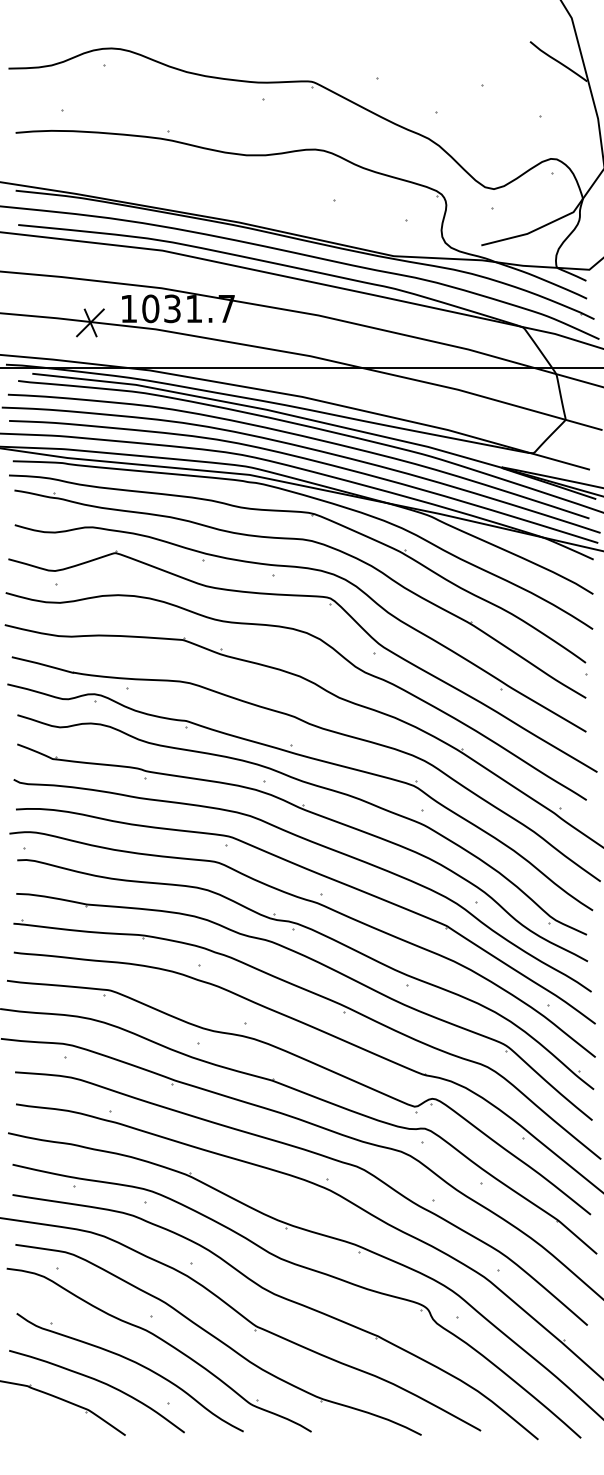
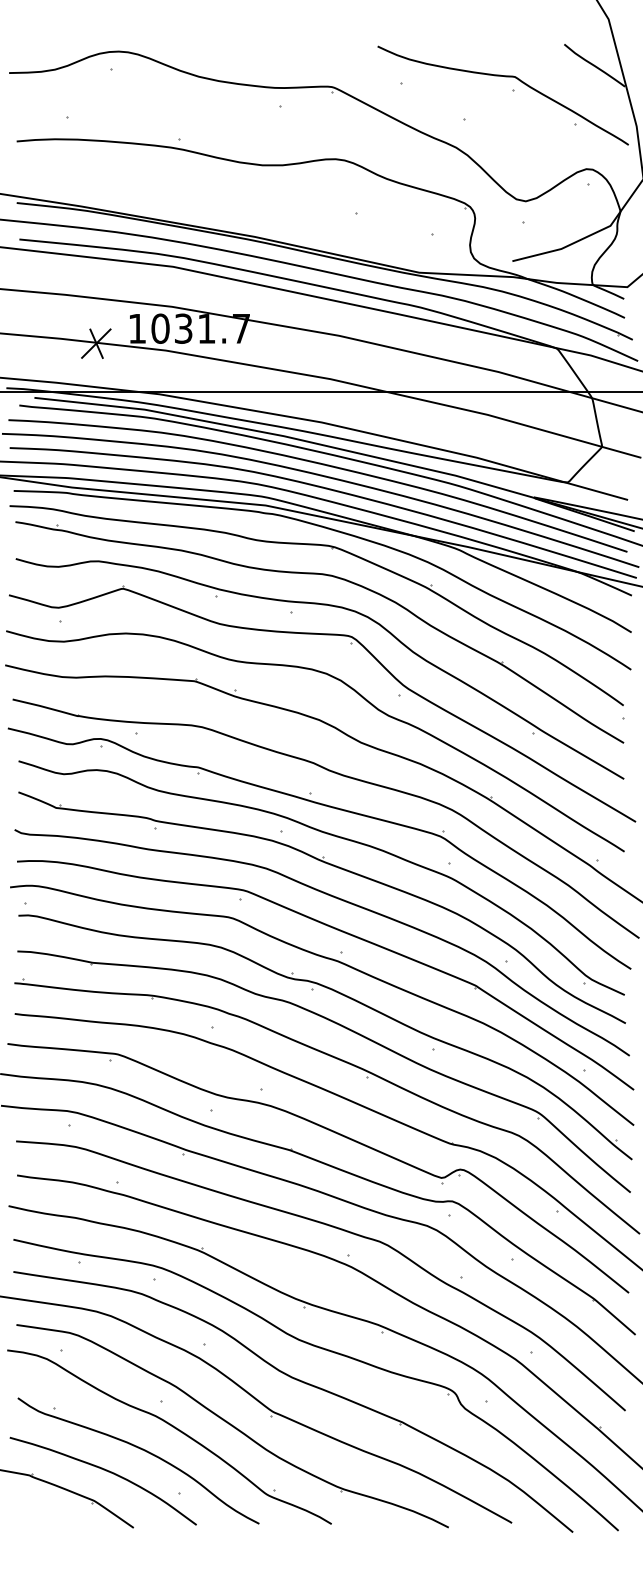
curve: (474, 72) -> (505, 77), added

